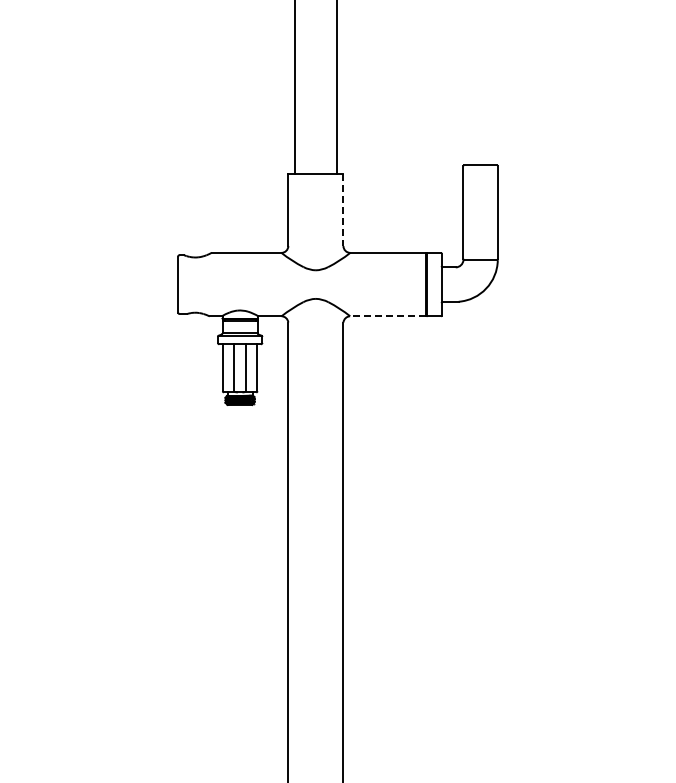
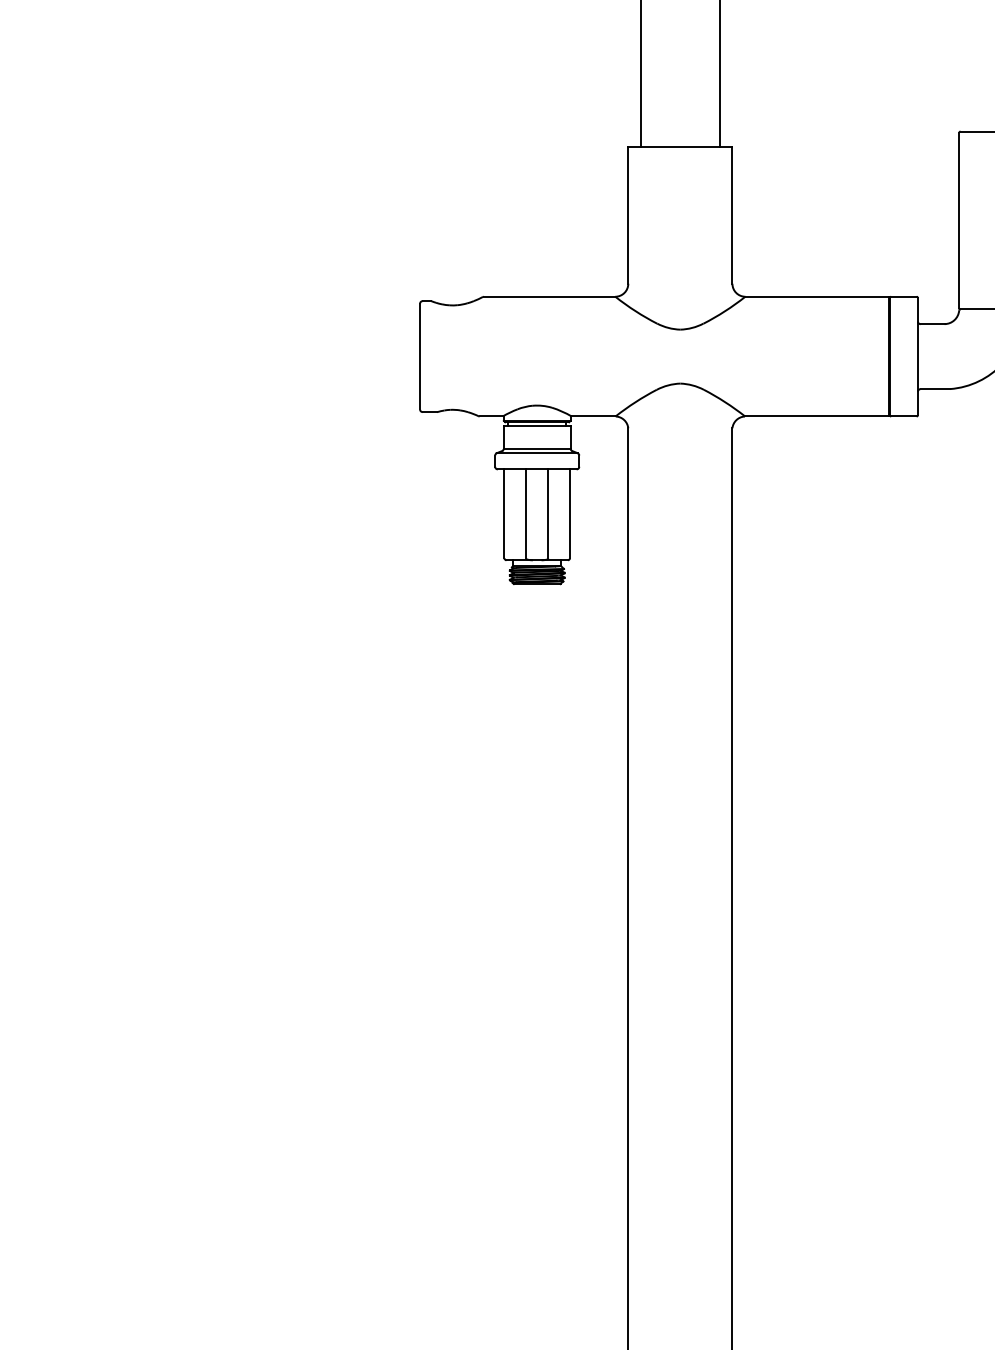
line: (343, 210) -> (732, 216), dashed -> solid
line: (387, 316) -> (815, 416), dashed -> solid

